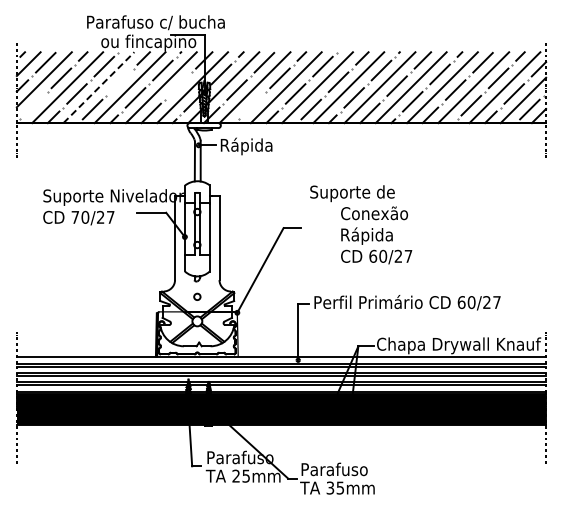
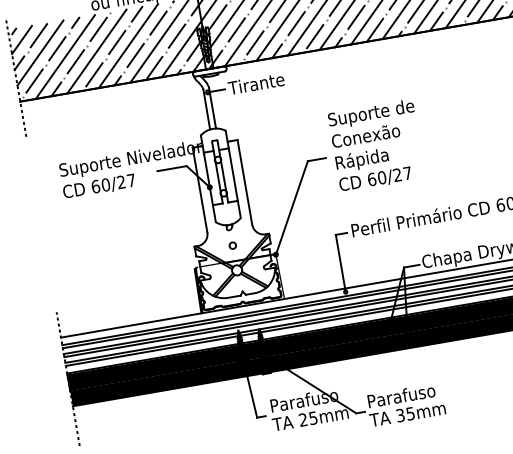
line: (119, 82) -> (116, 42), added
line: (178, 85) -> (176, 35), added
line: (99, 87) -> (97, 51), dashed -> solid
line: (33, 105) -> (33, 80), added
line: (252, 105) -> (255, 42), added
text: (246, 146) -> (256, 85), Rápida -> Tirante
text: (75, 216) -> (95, 185), 70/27 -> 60/27
text: (376, 235) -> (371, 157), moved

